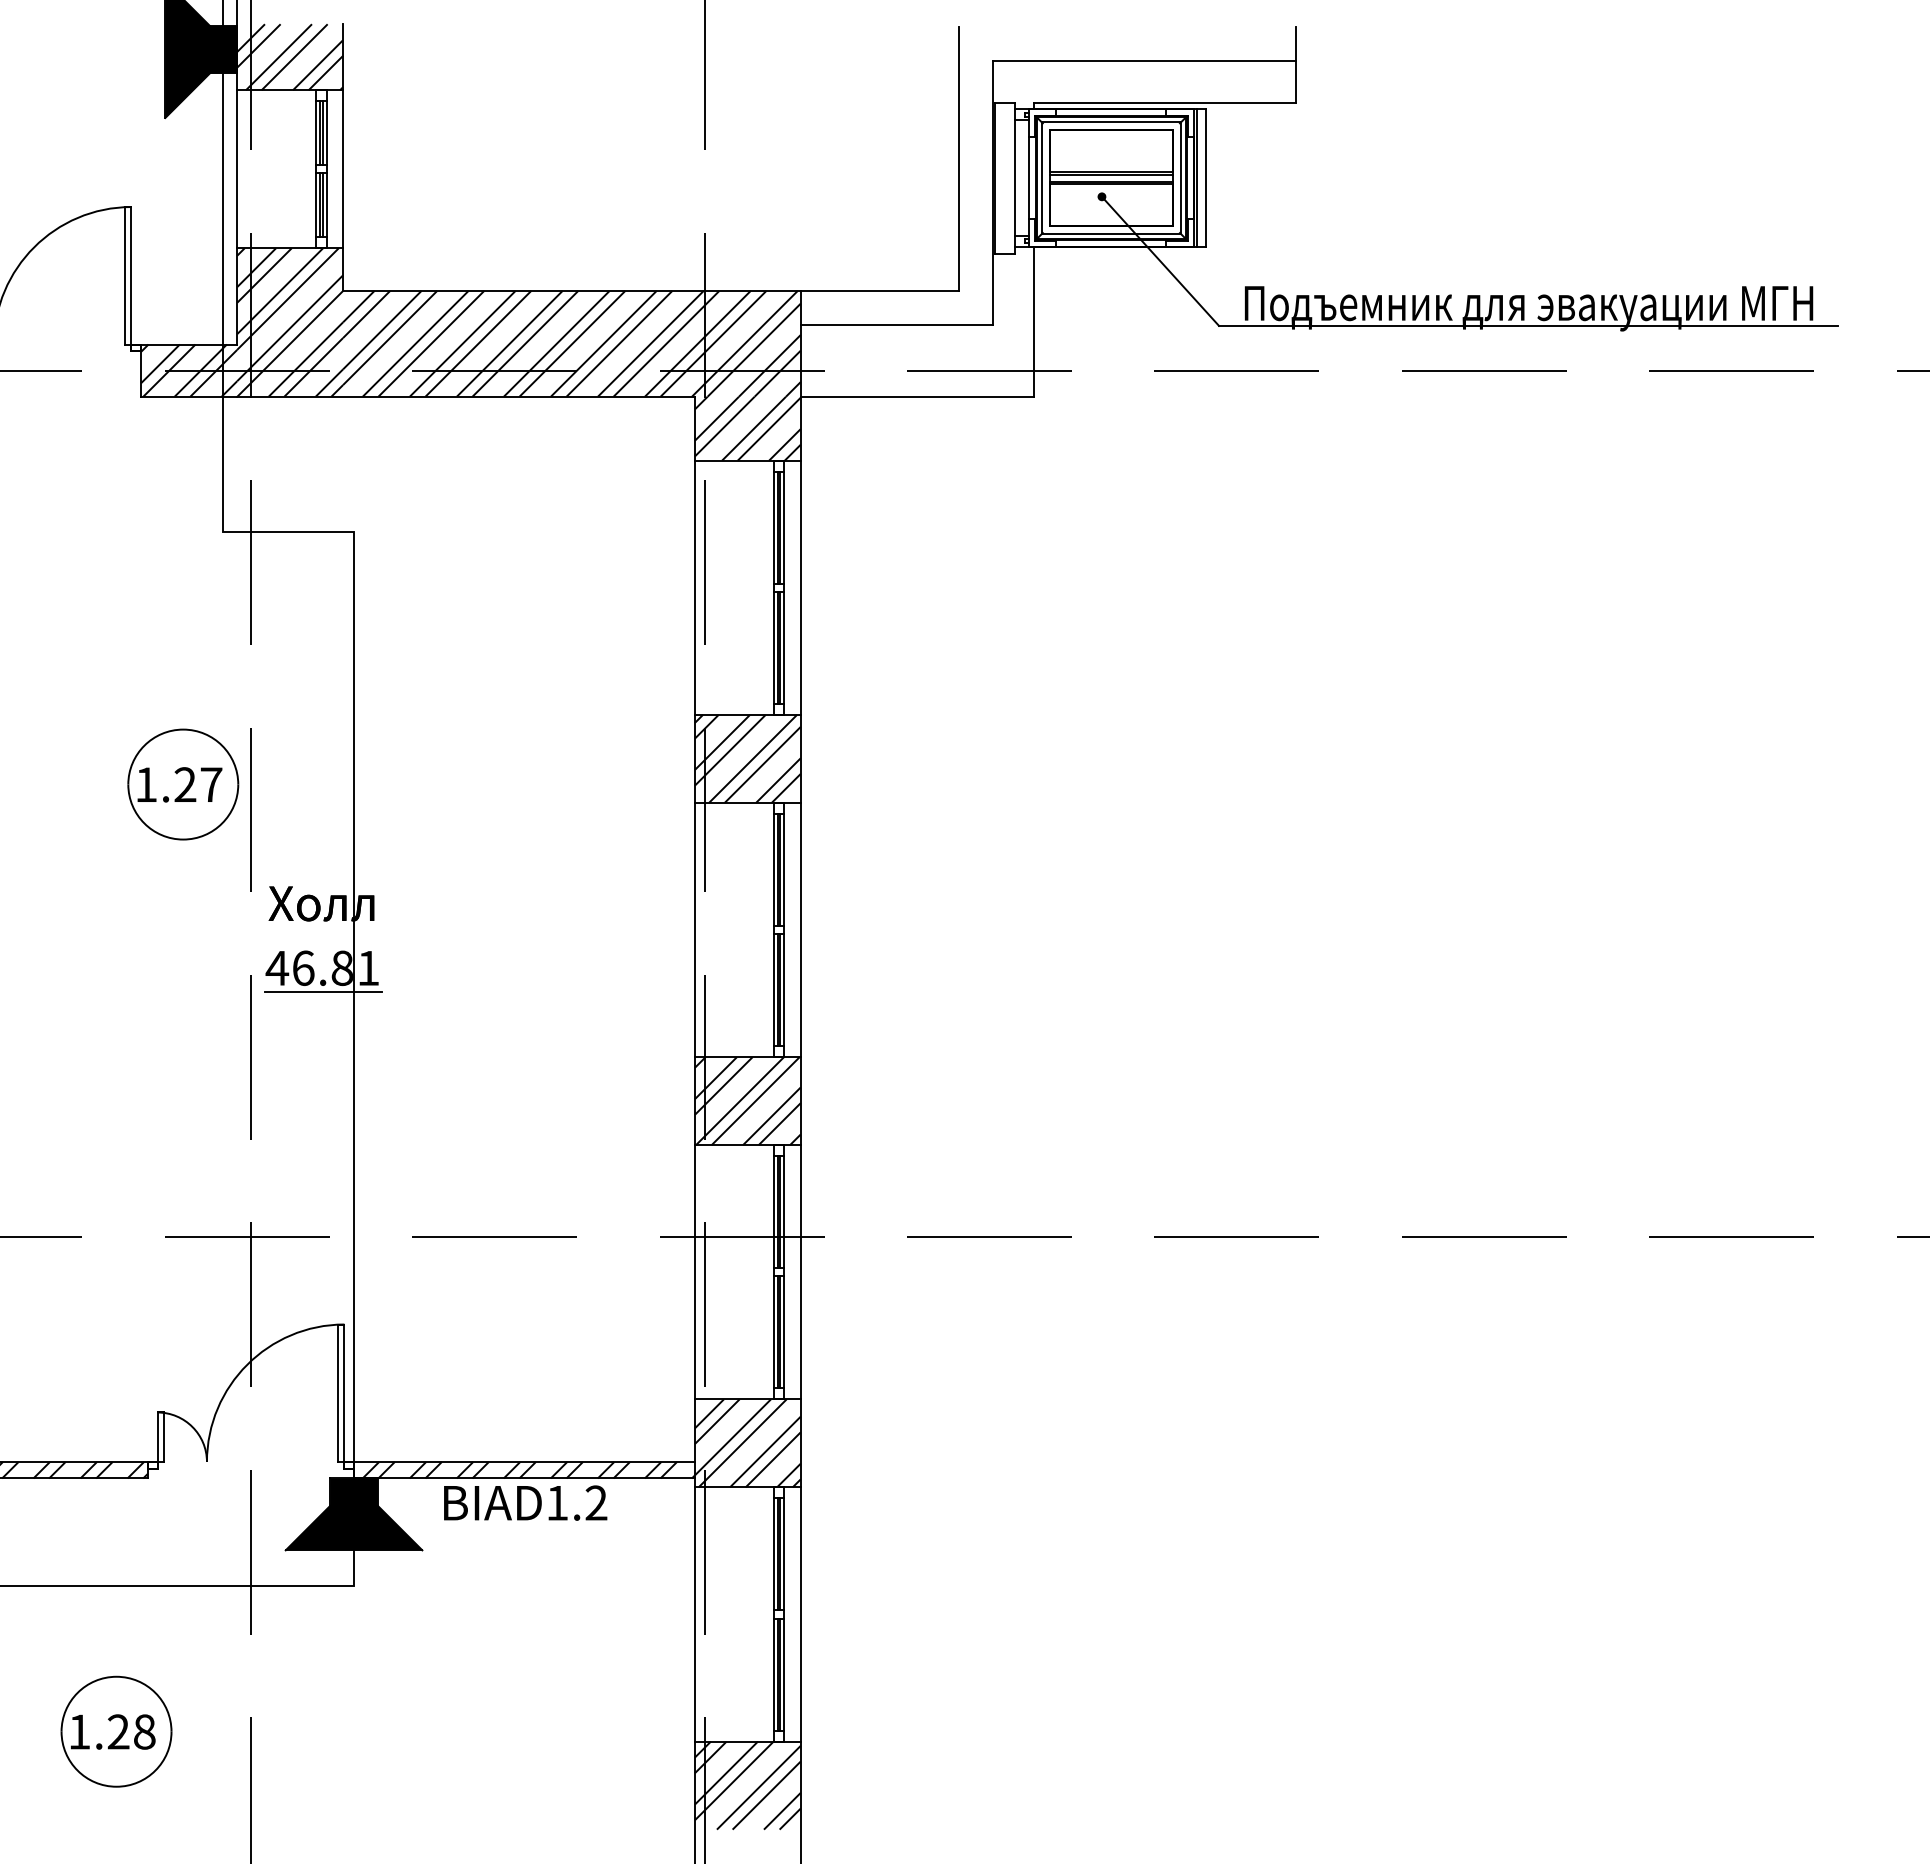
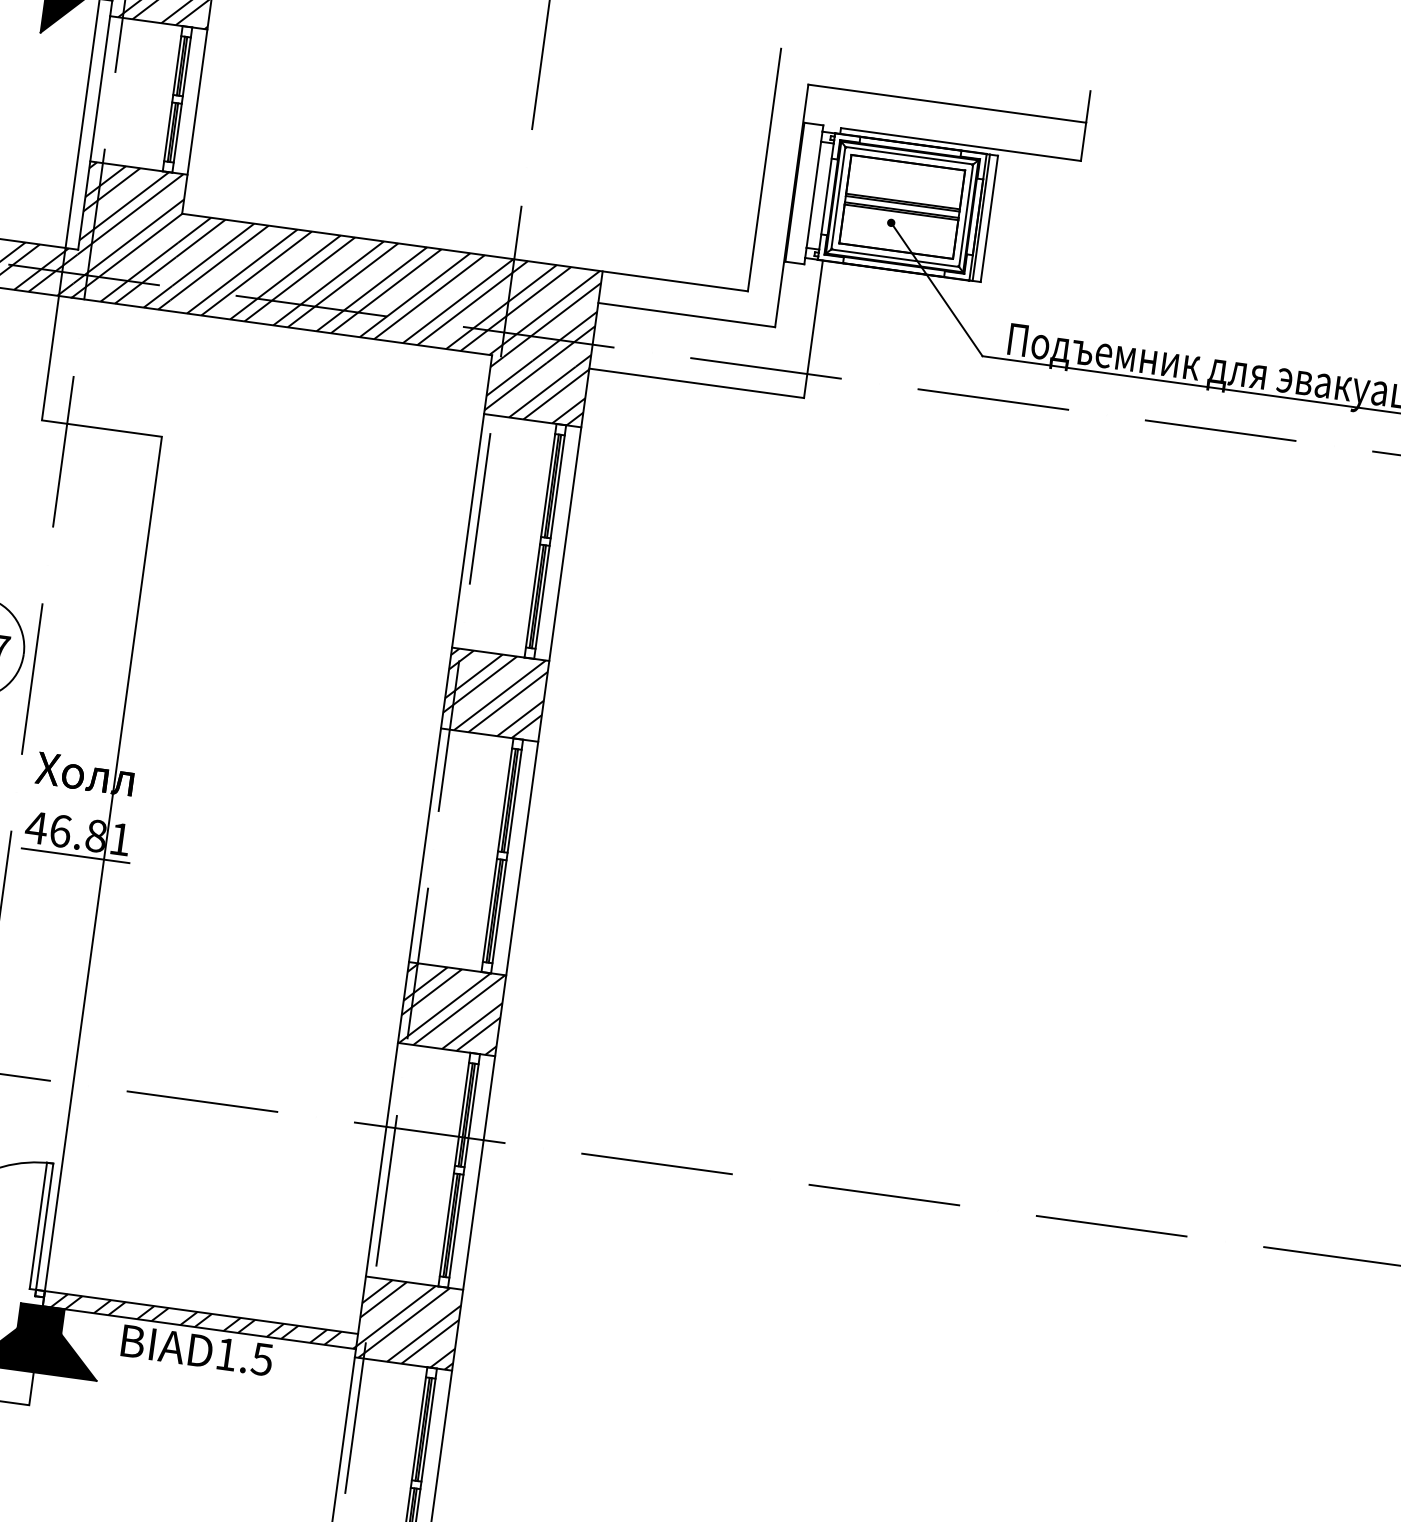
text: (596, 1502) -> (262, 1358), BIAD1.2 -> BIAD1.5

